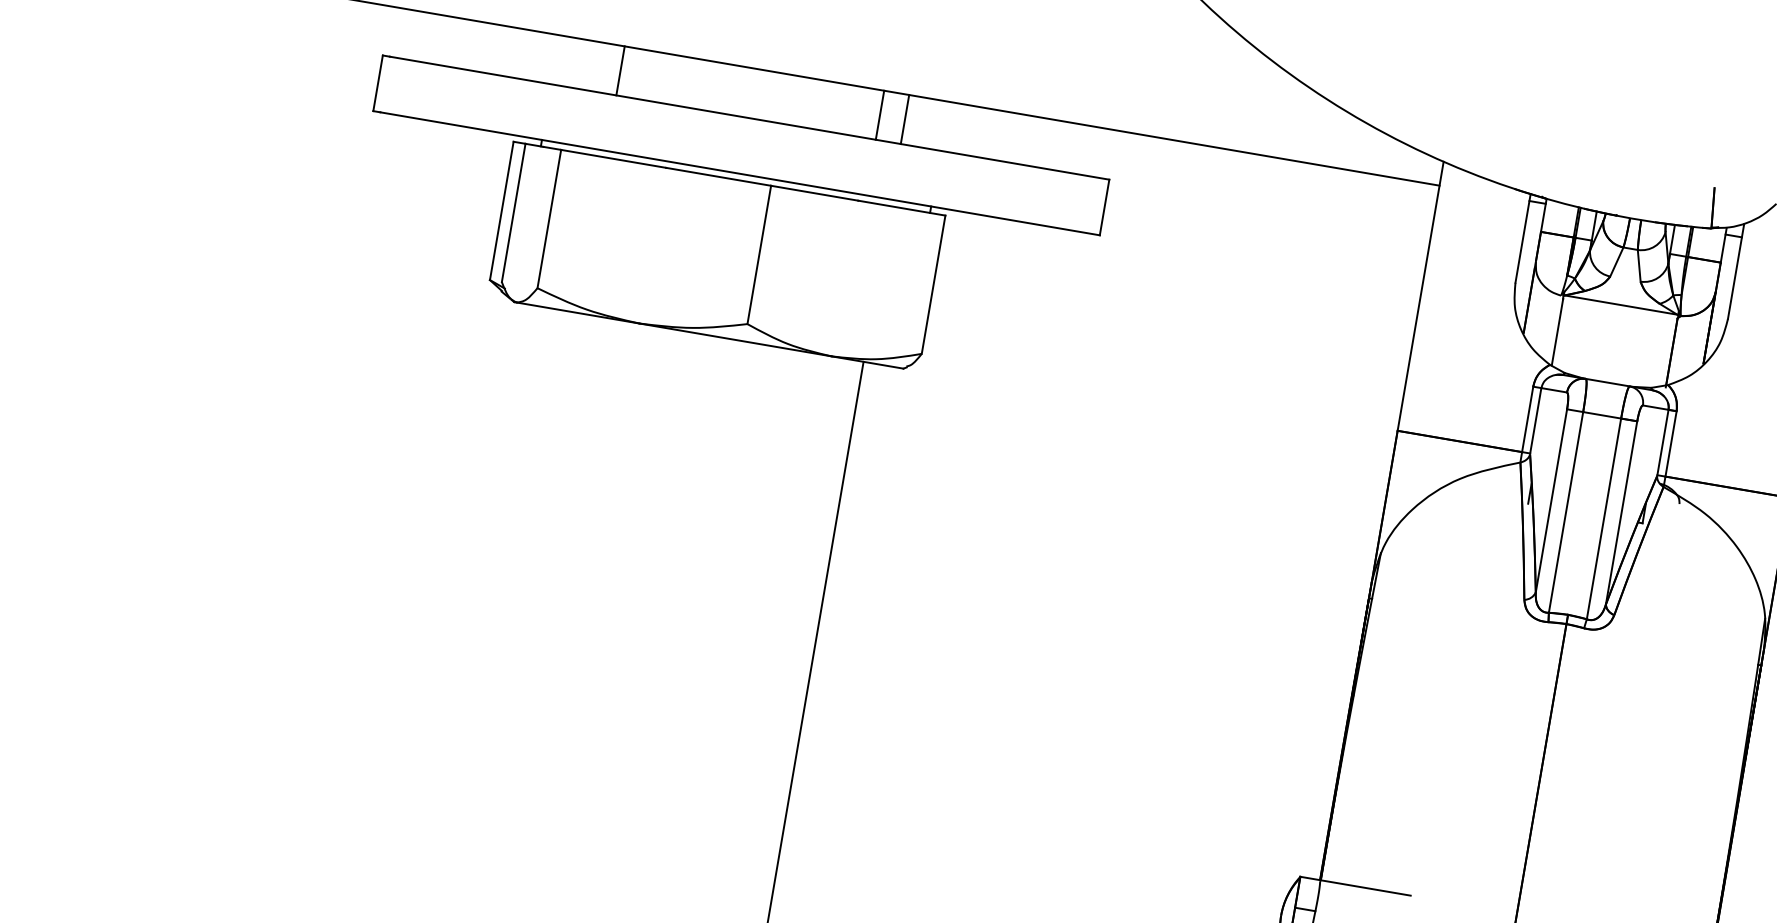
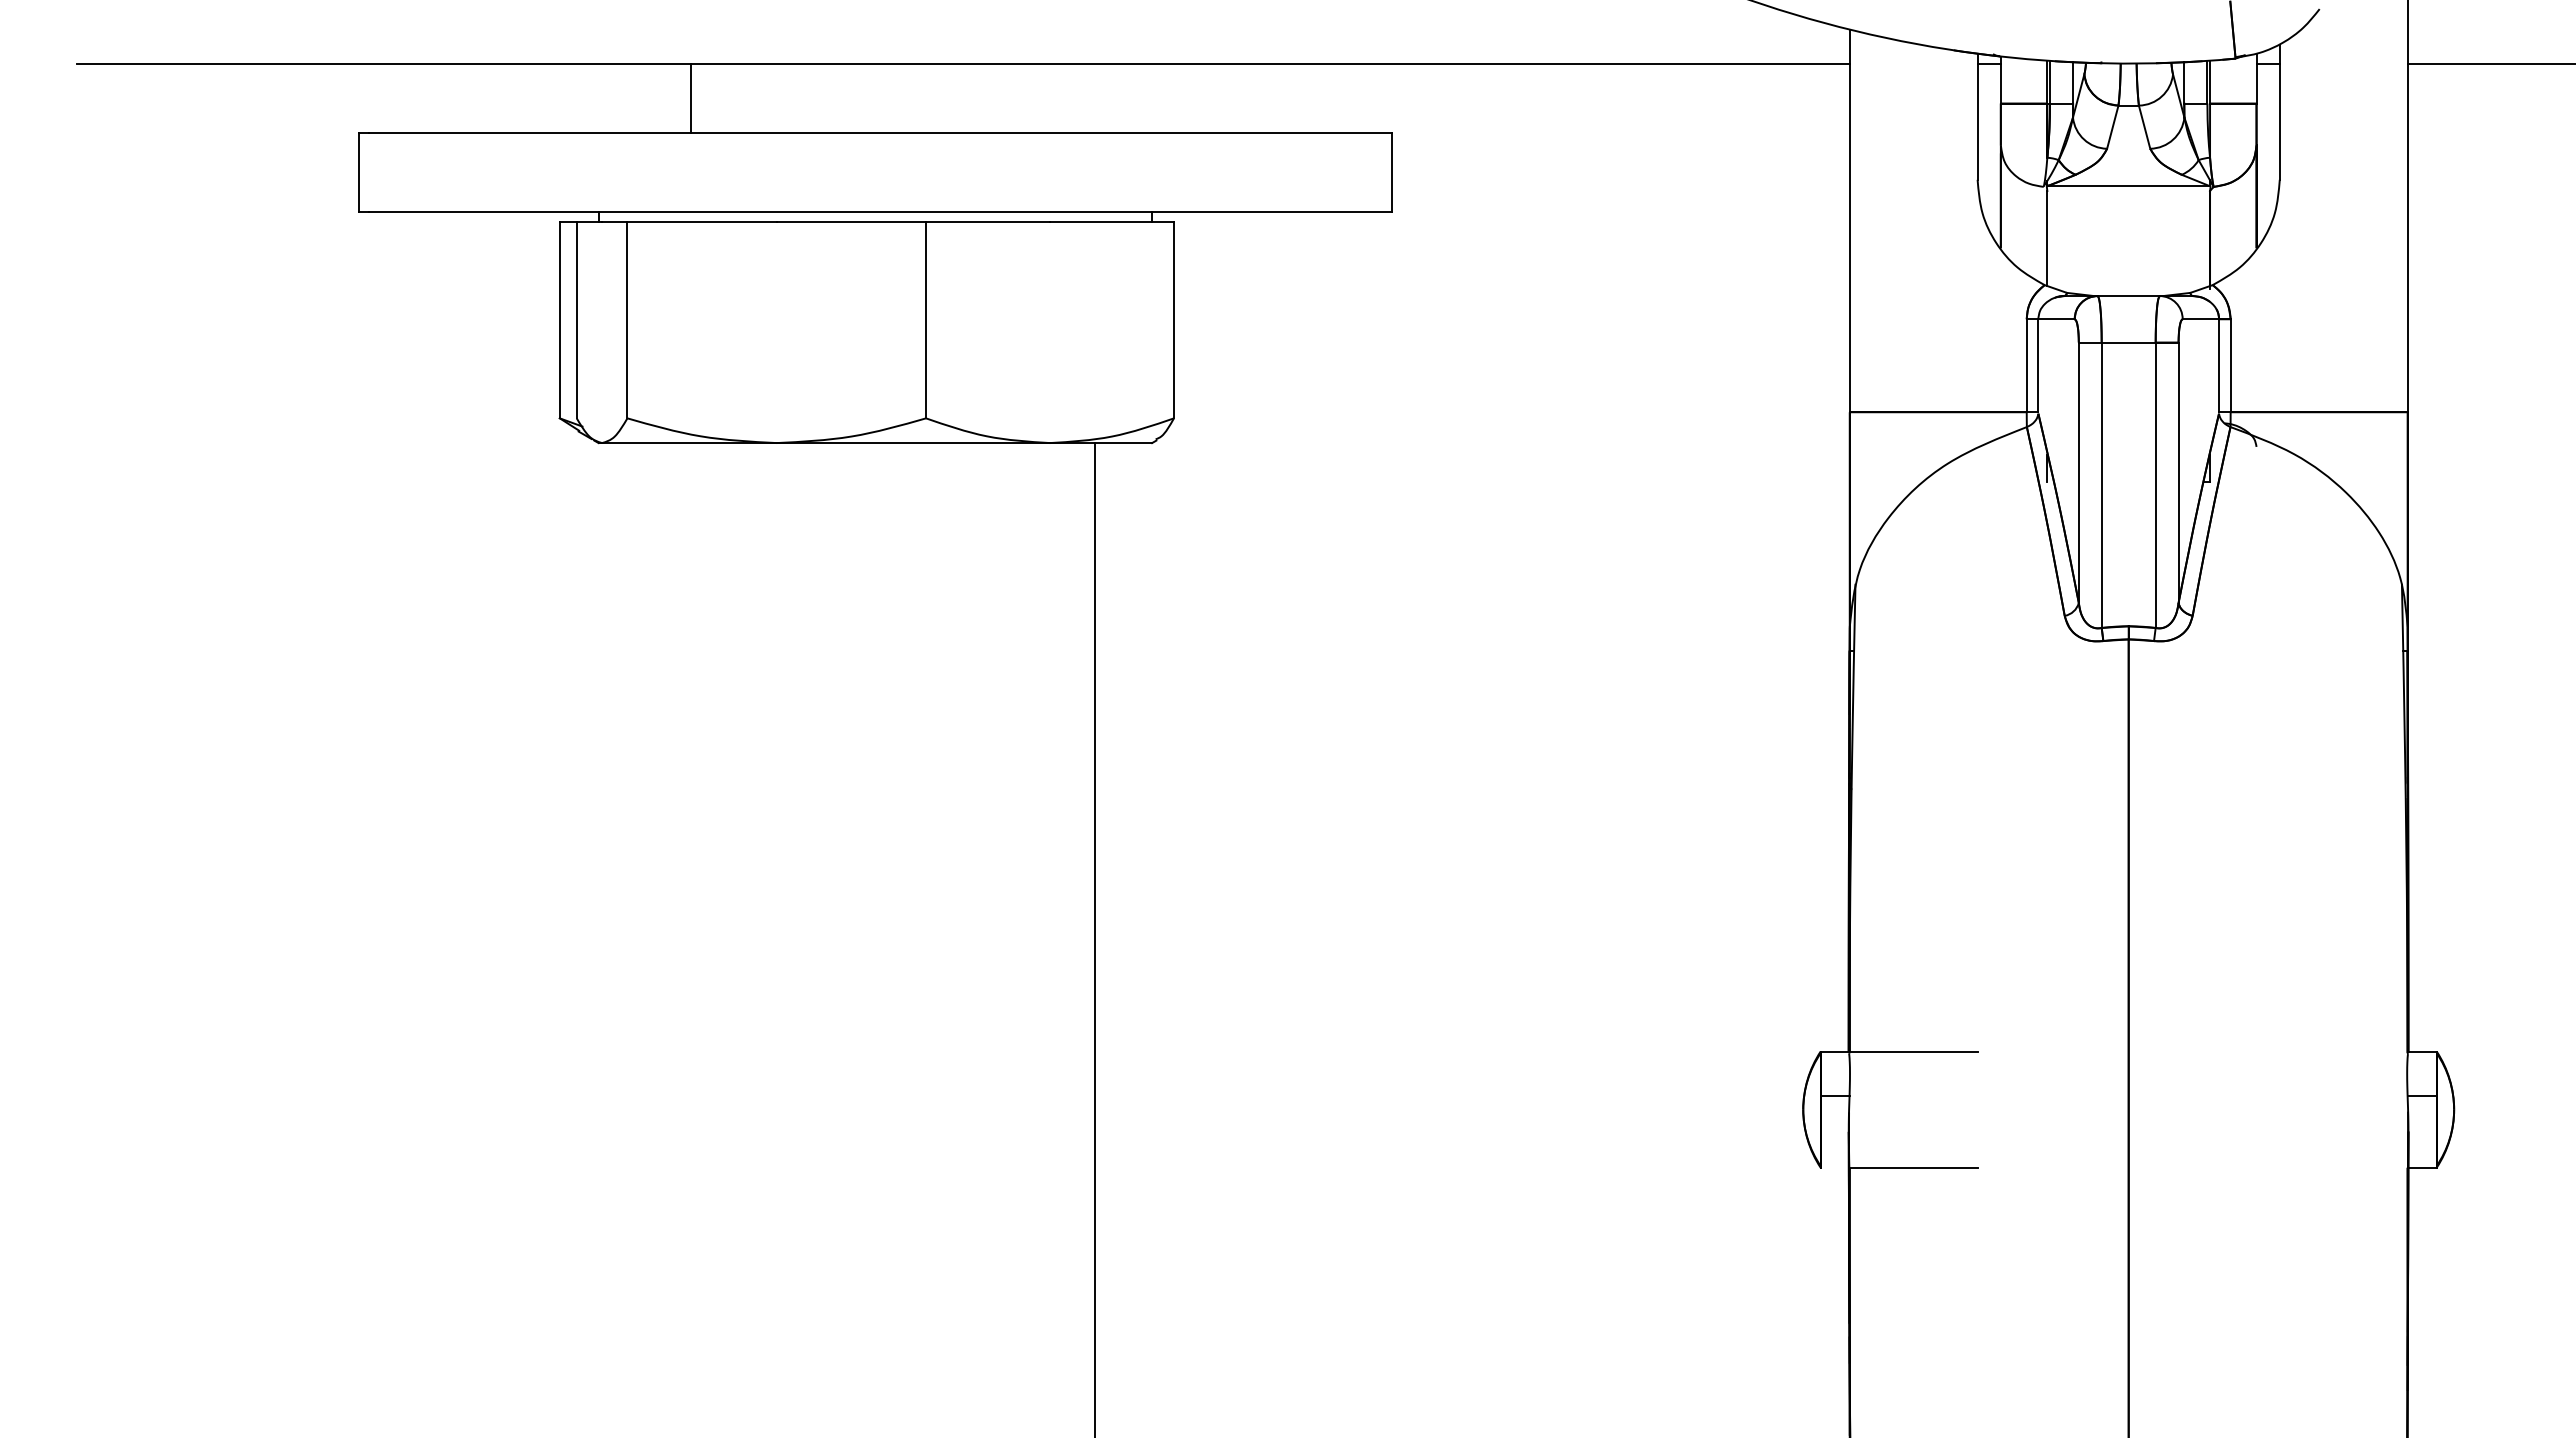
line: (879, 115) -> (1059, 98), removed
line: (905, 119) -> (1095, 98), removed

